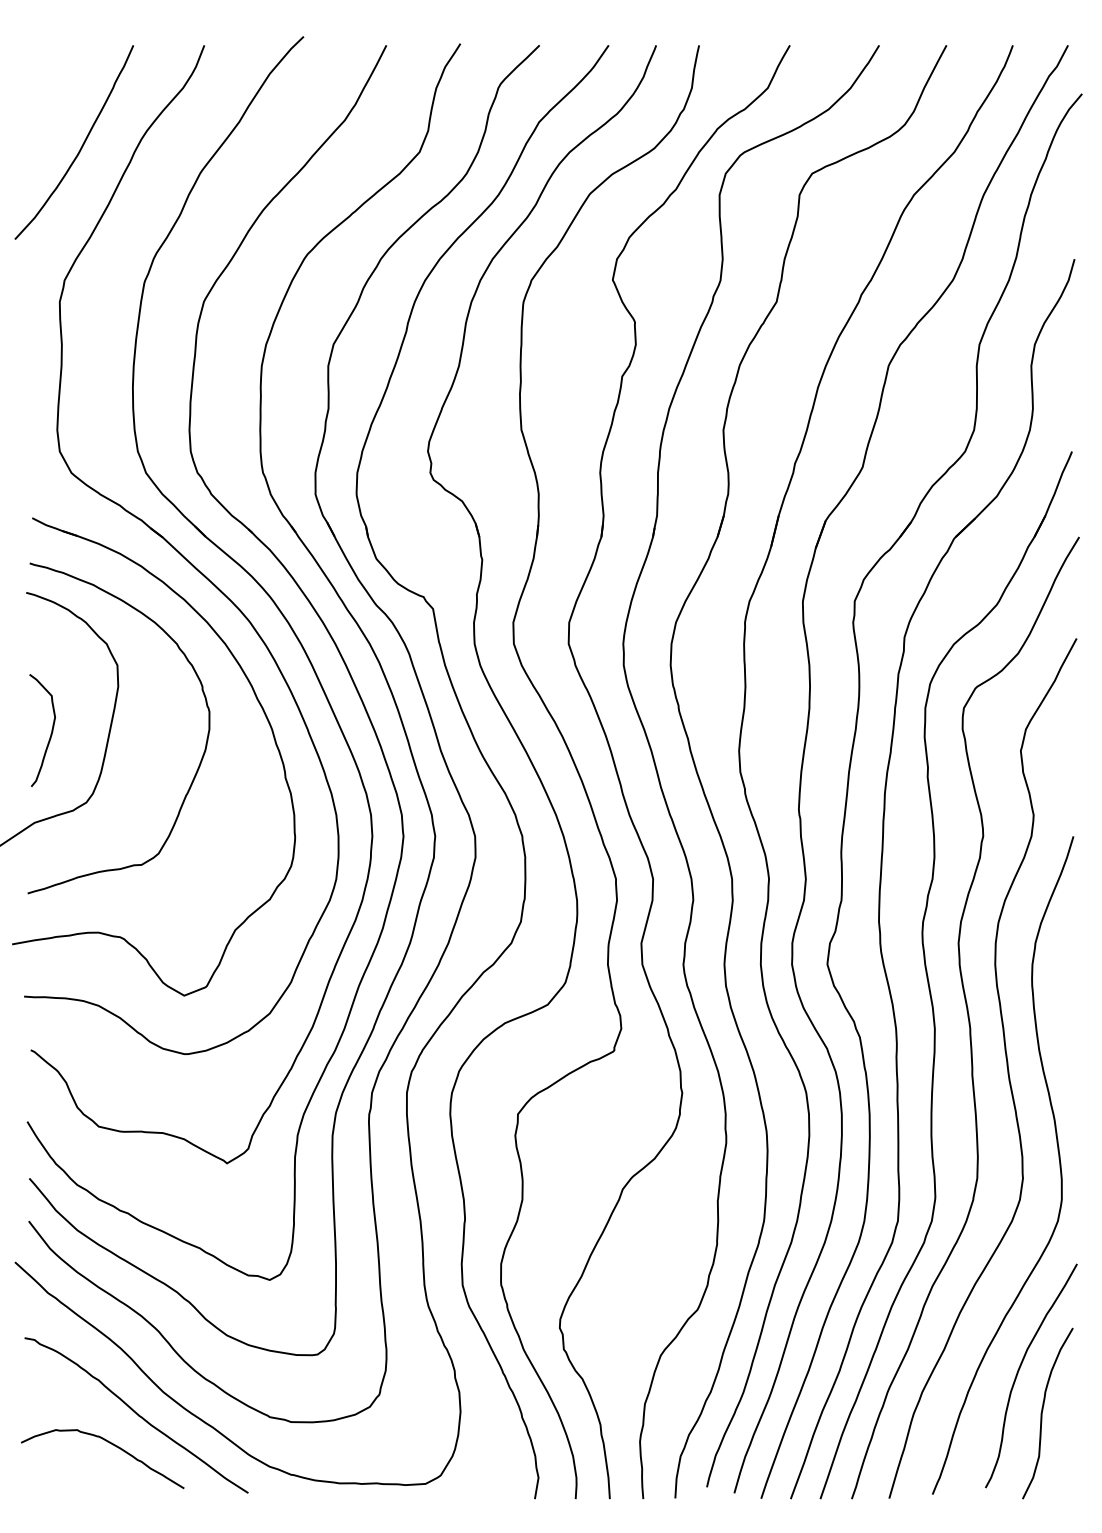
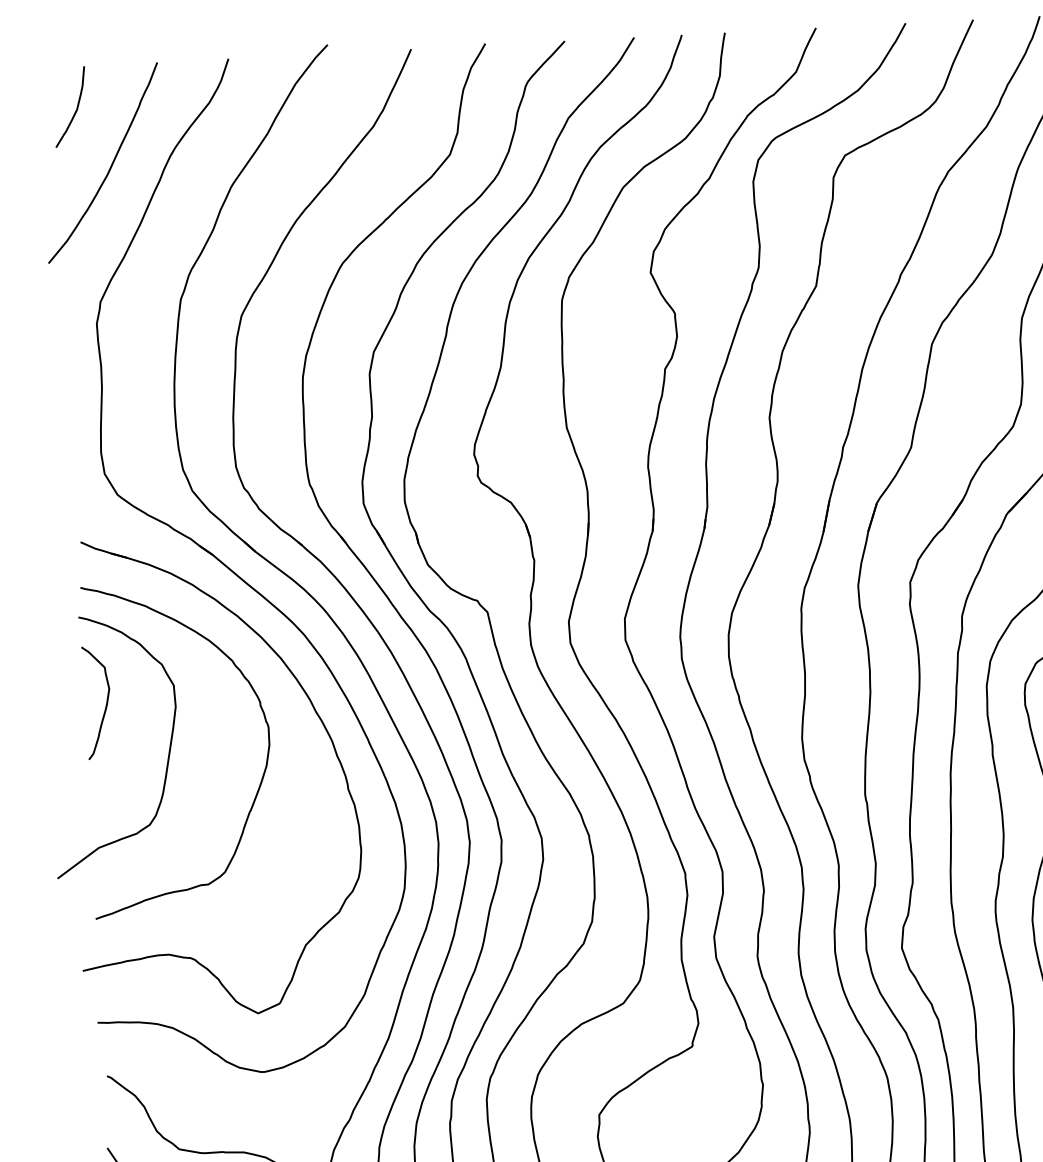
curve: (50, 86) -> (76, 108), added
curve: (50, 733) -> (105, 705), moved

